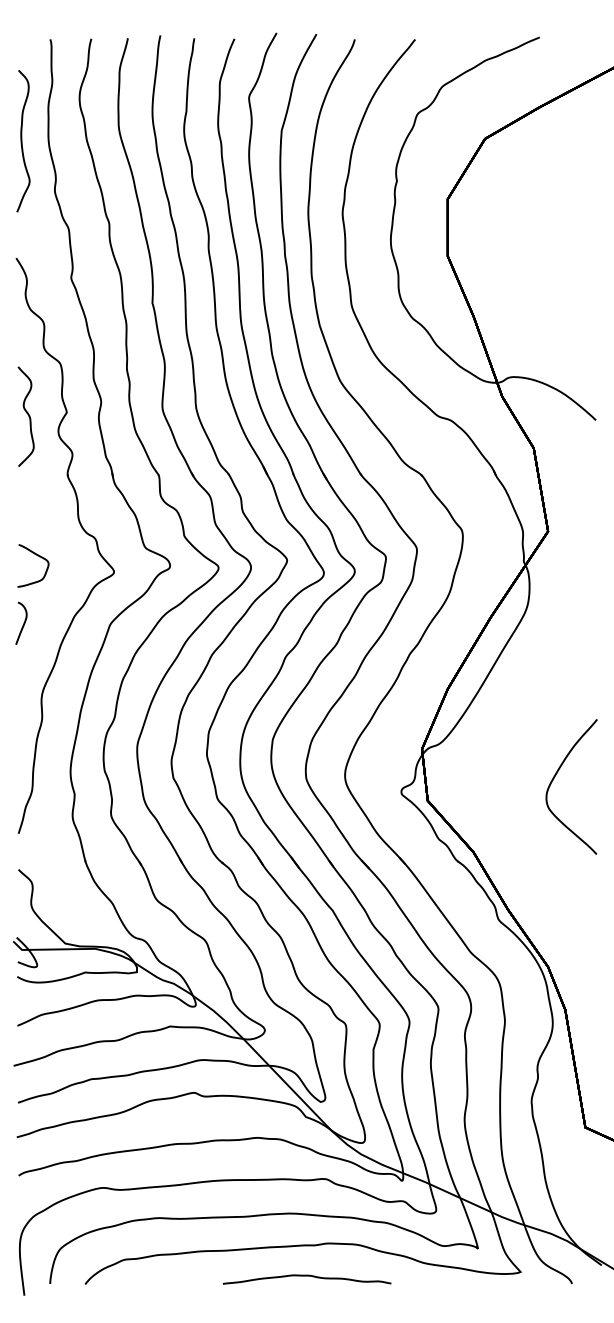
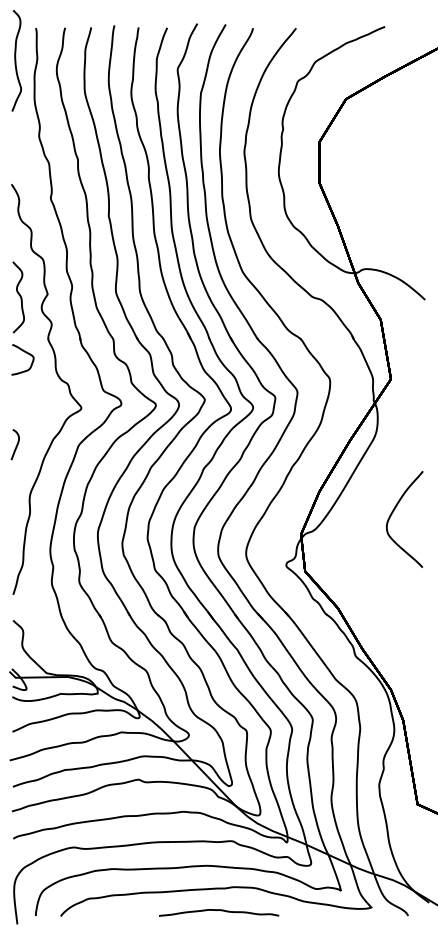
curve: (23, 140) -> (16, 60), moved
curve: (39, 558) -> (27, 354), moved
curve: (554, 779) -> (392, 514), moved

